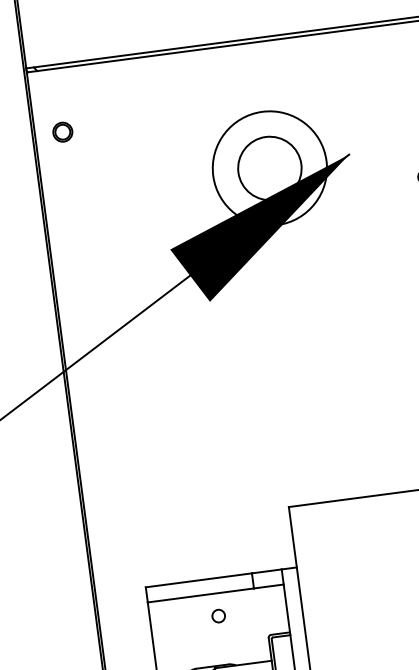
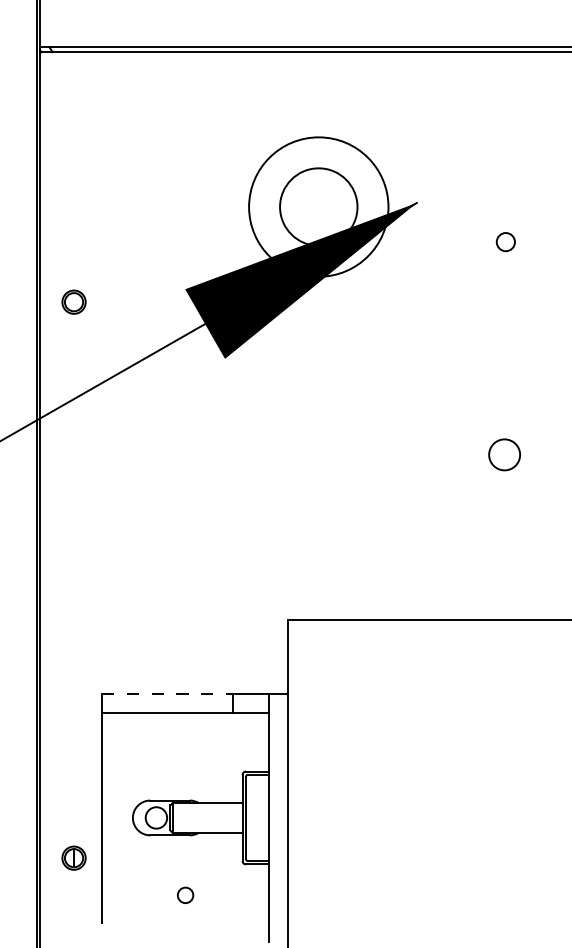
part: (62, 131) -> (73, 301), moved
line: (199, 580) -> (167, 694), solid -> dashed
circle: (218, 616) -> (185, 740), removed

